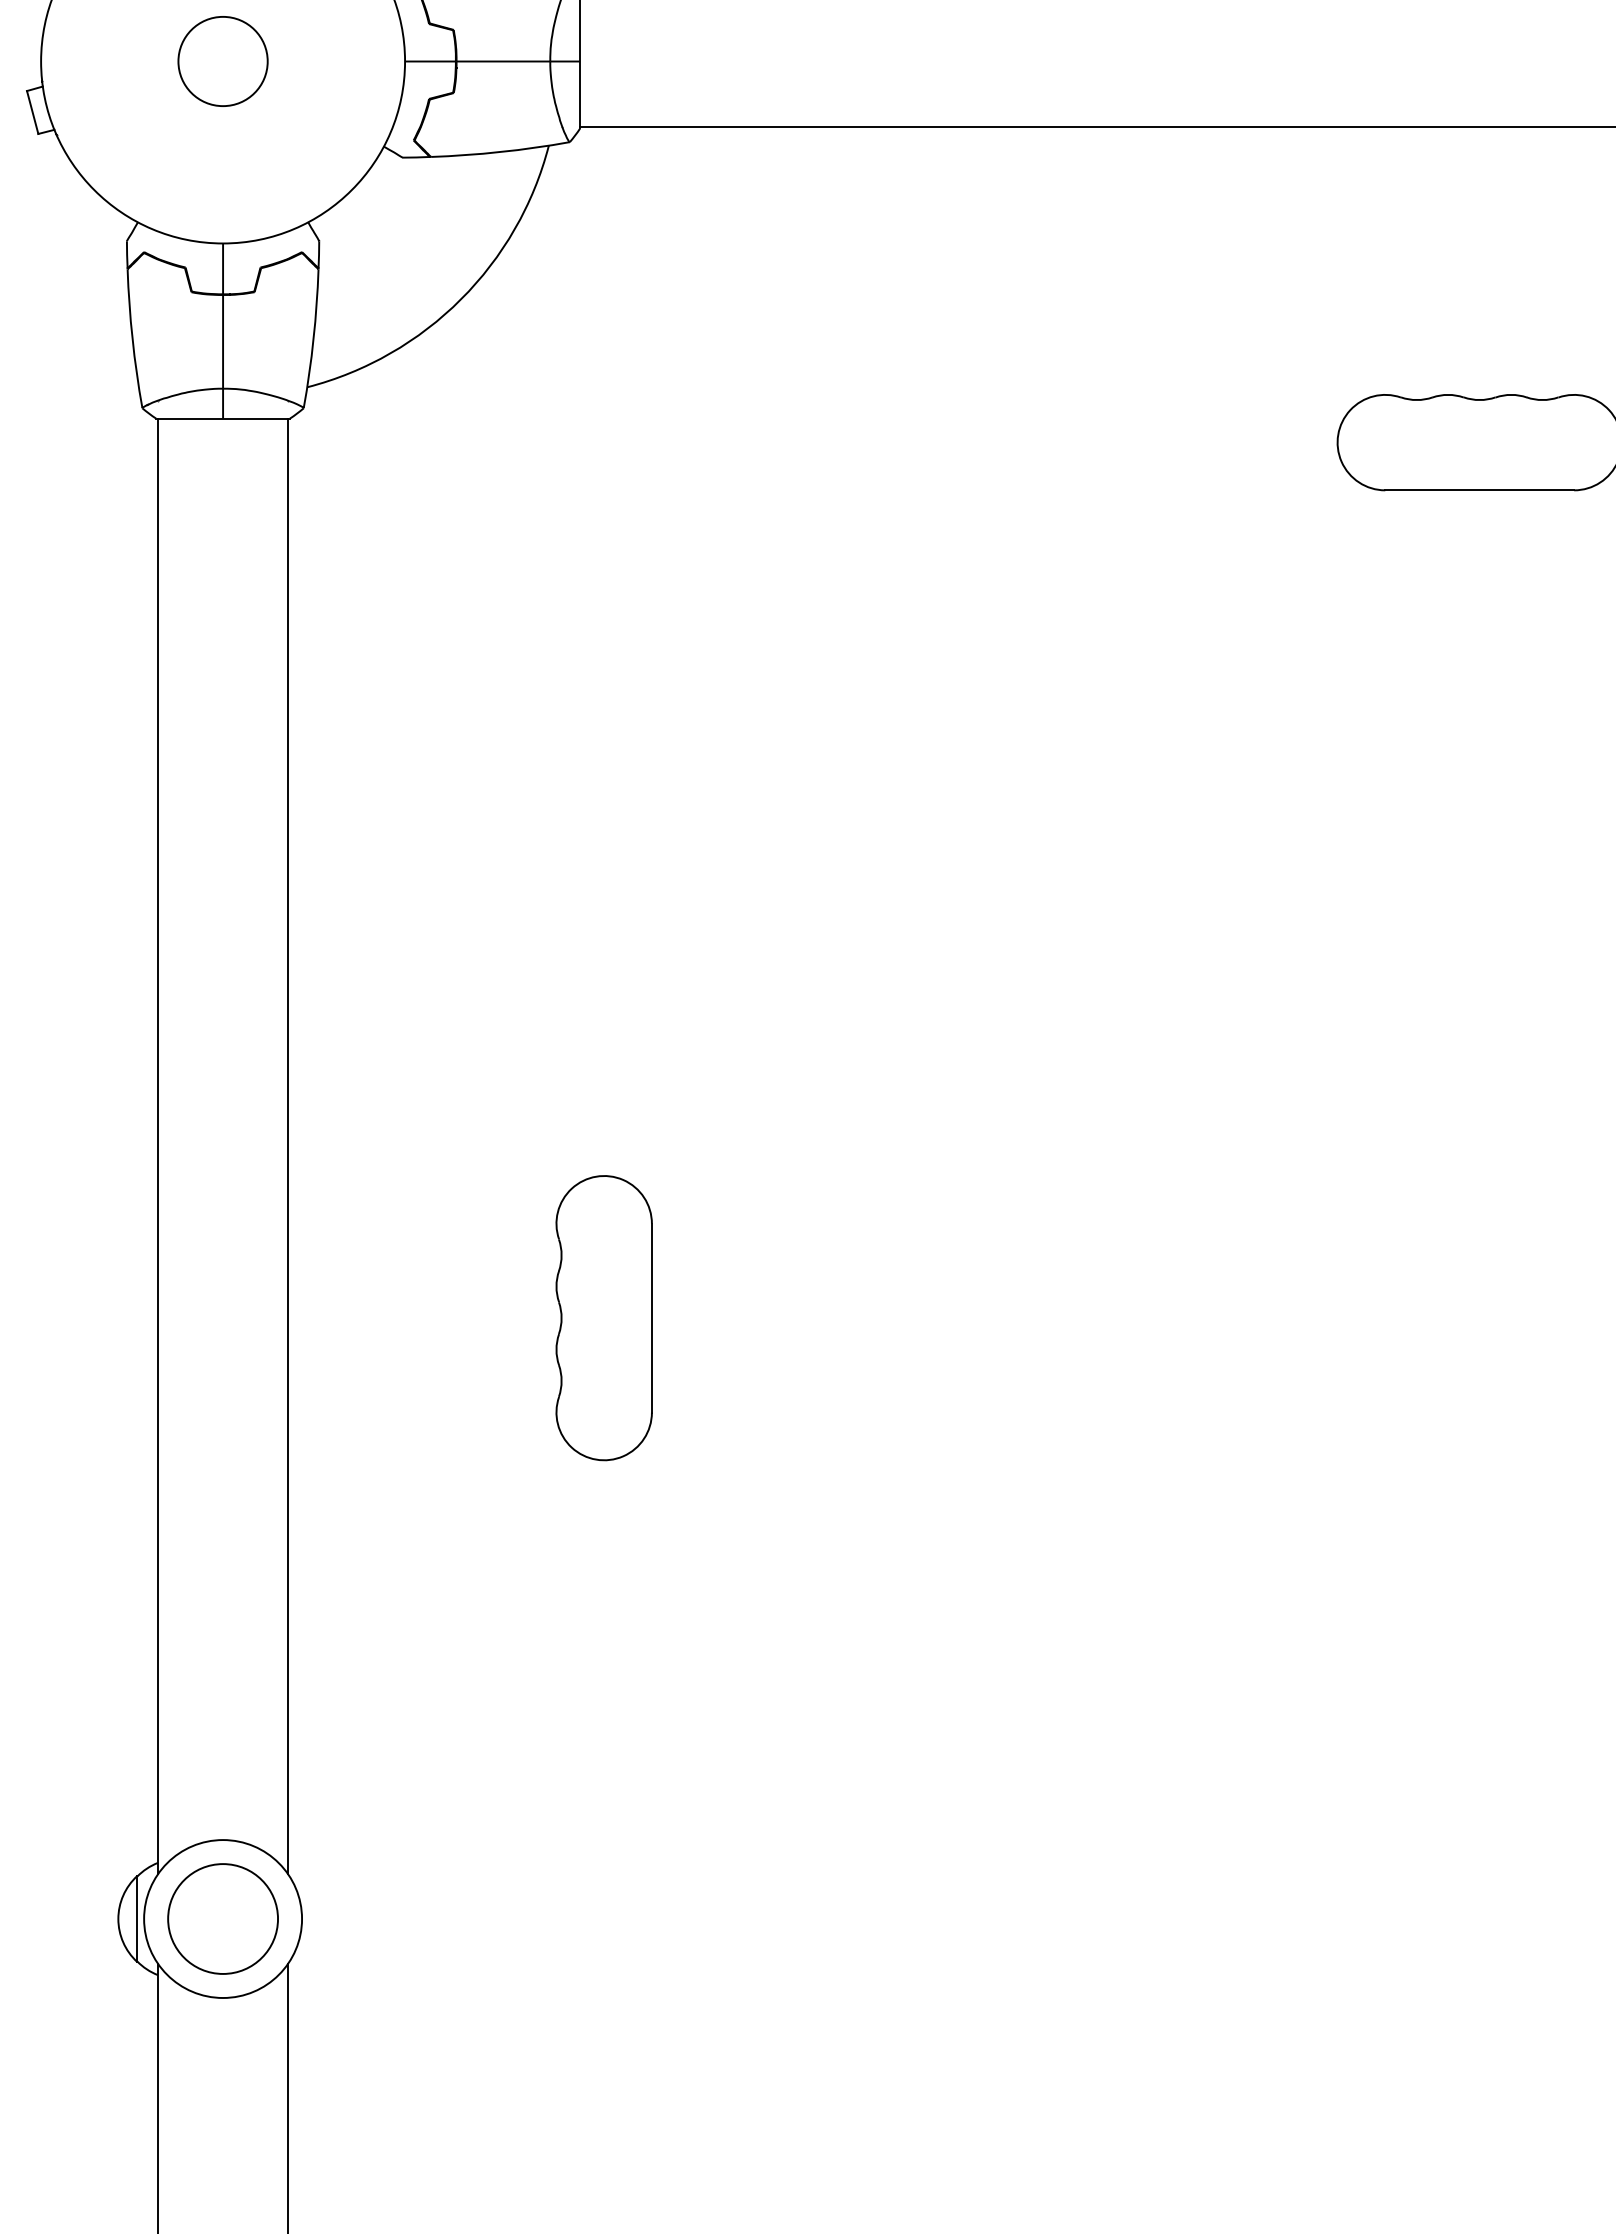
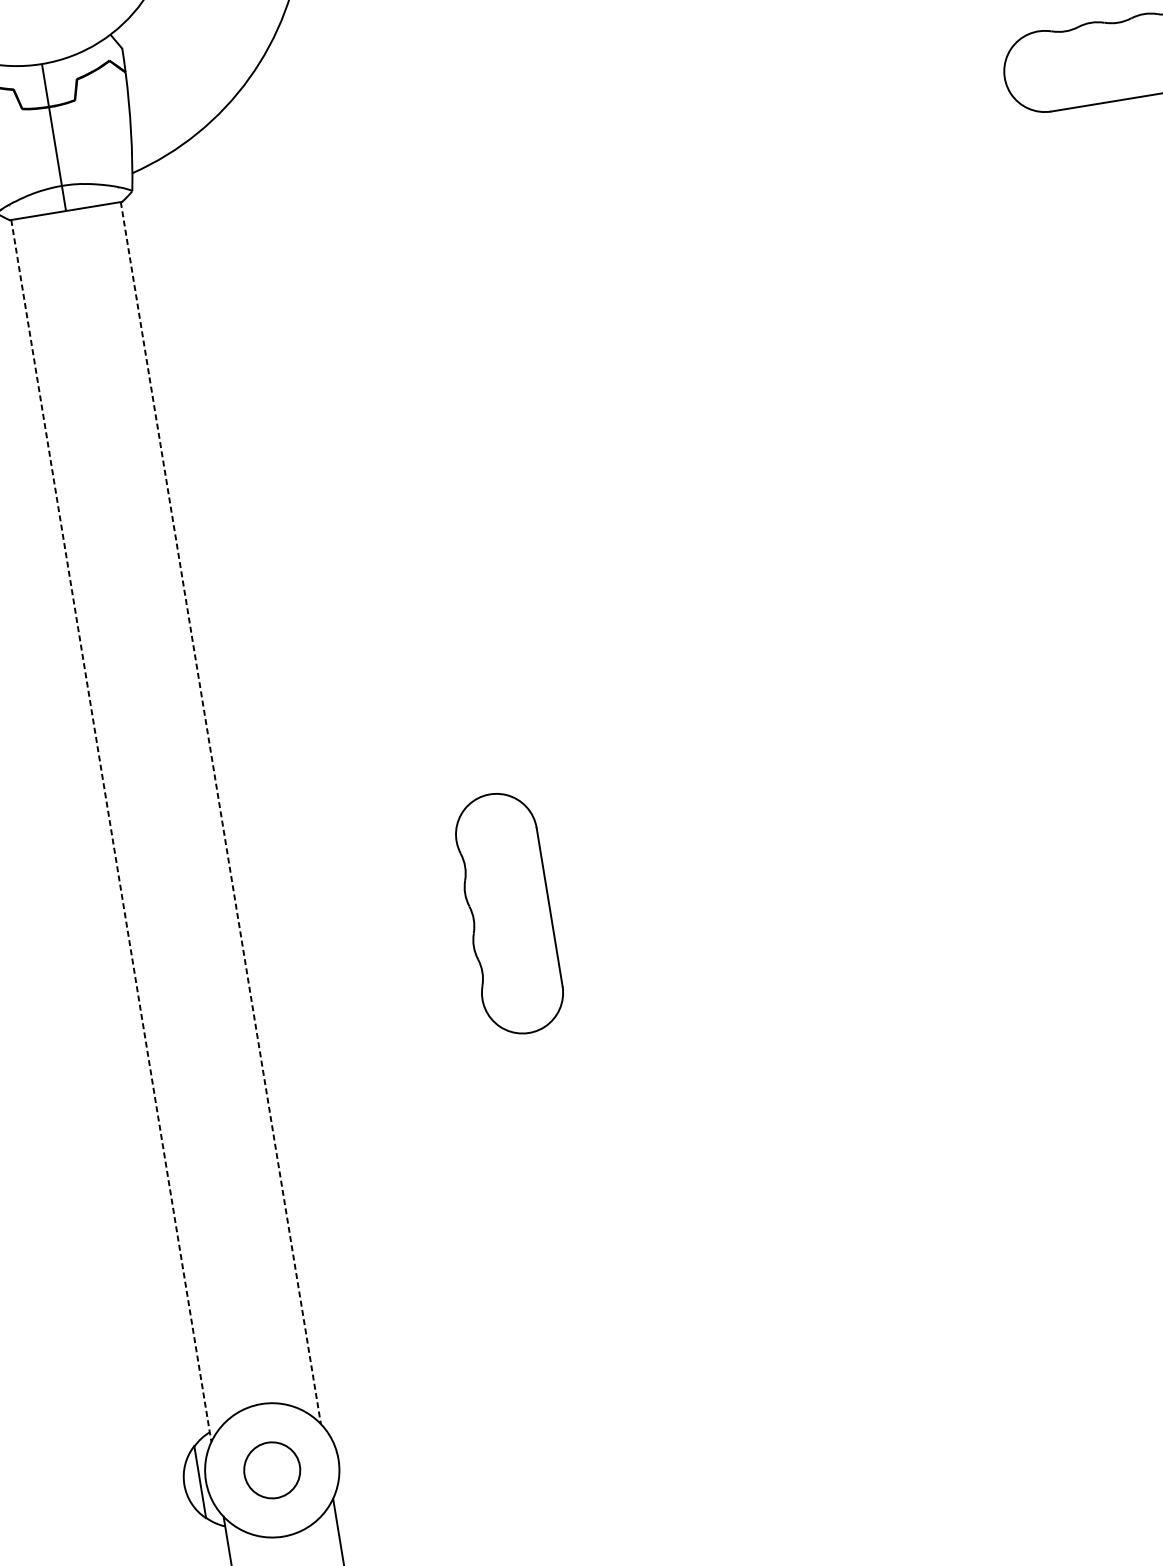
line: (157, 1146) -> (111, 831), solid -> dashed
line: (288, 1146) -> (221, 812), solid -> dashed
circle: (222, 1918) -> (271, 1470), size x0.6

